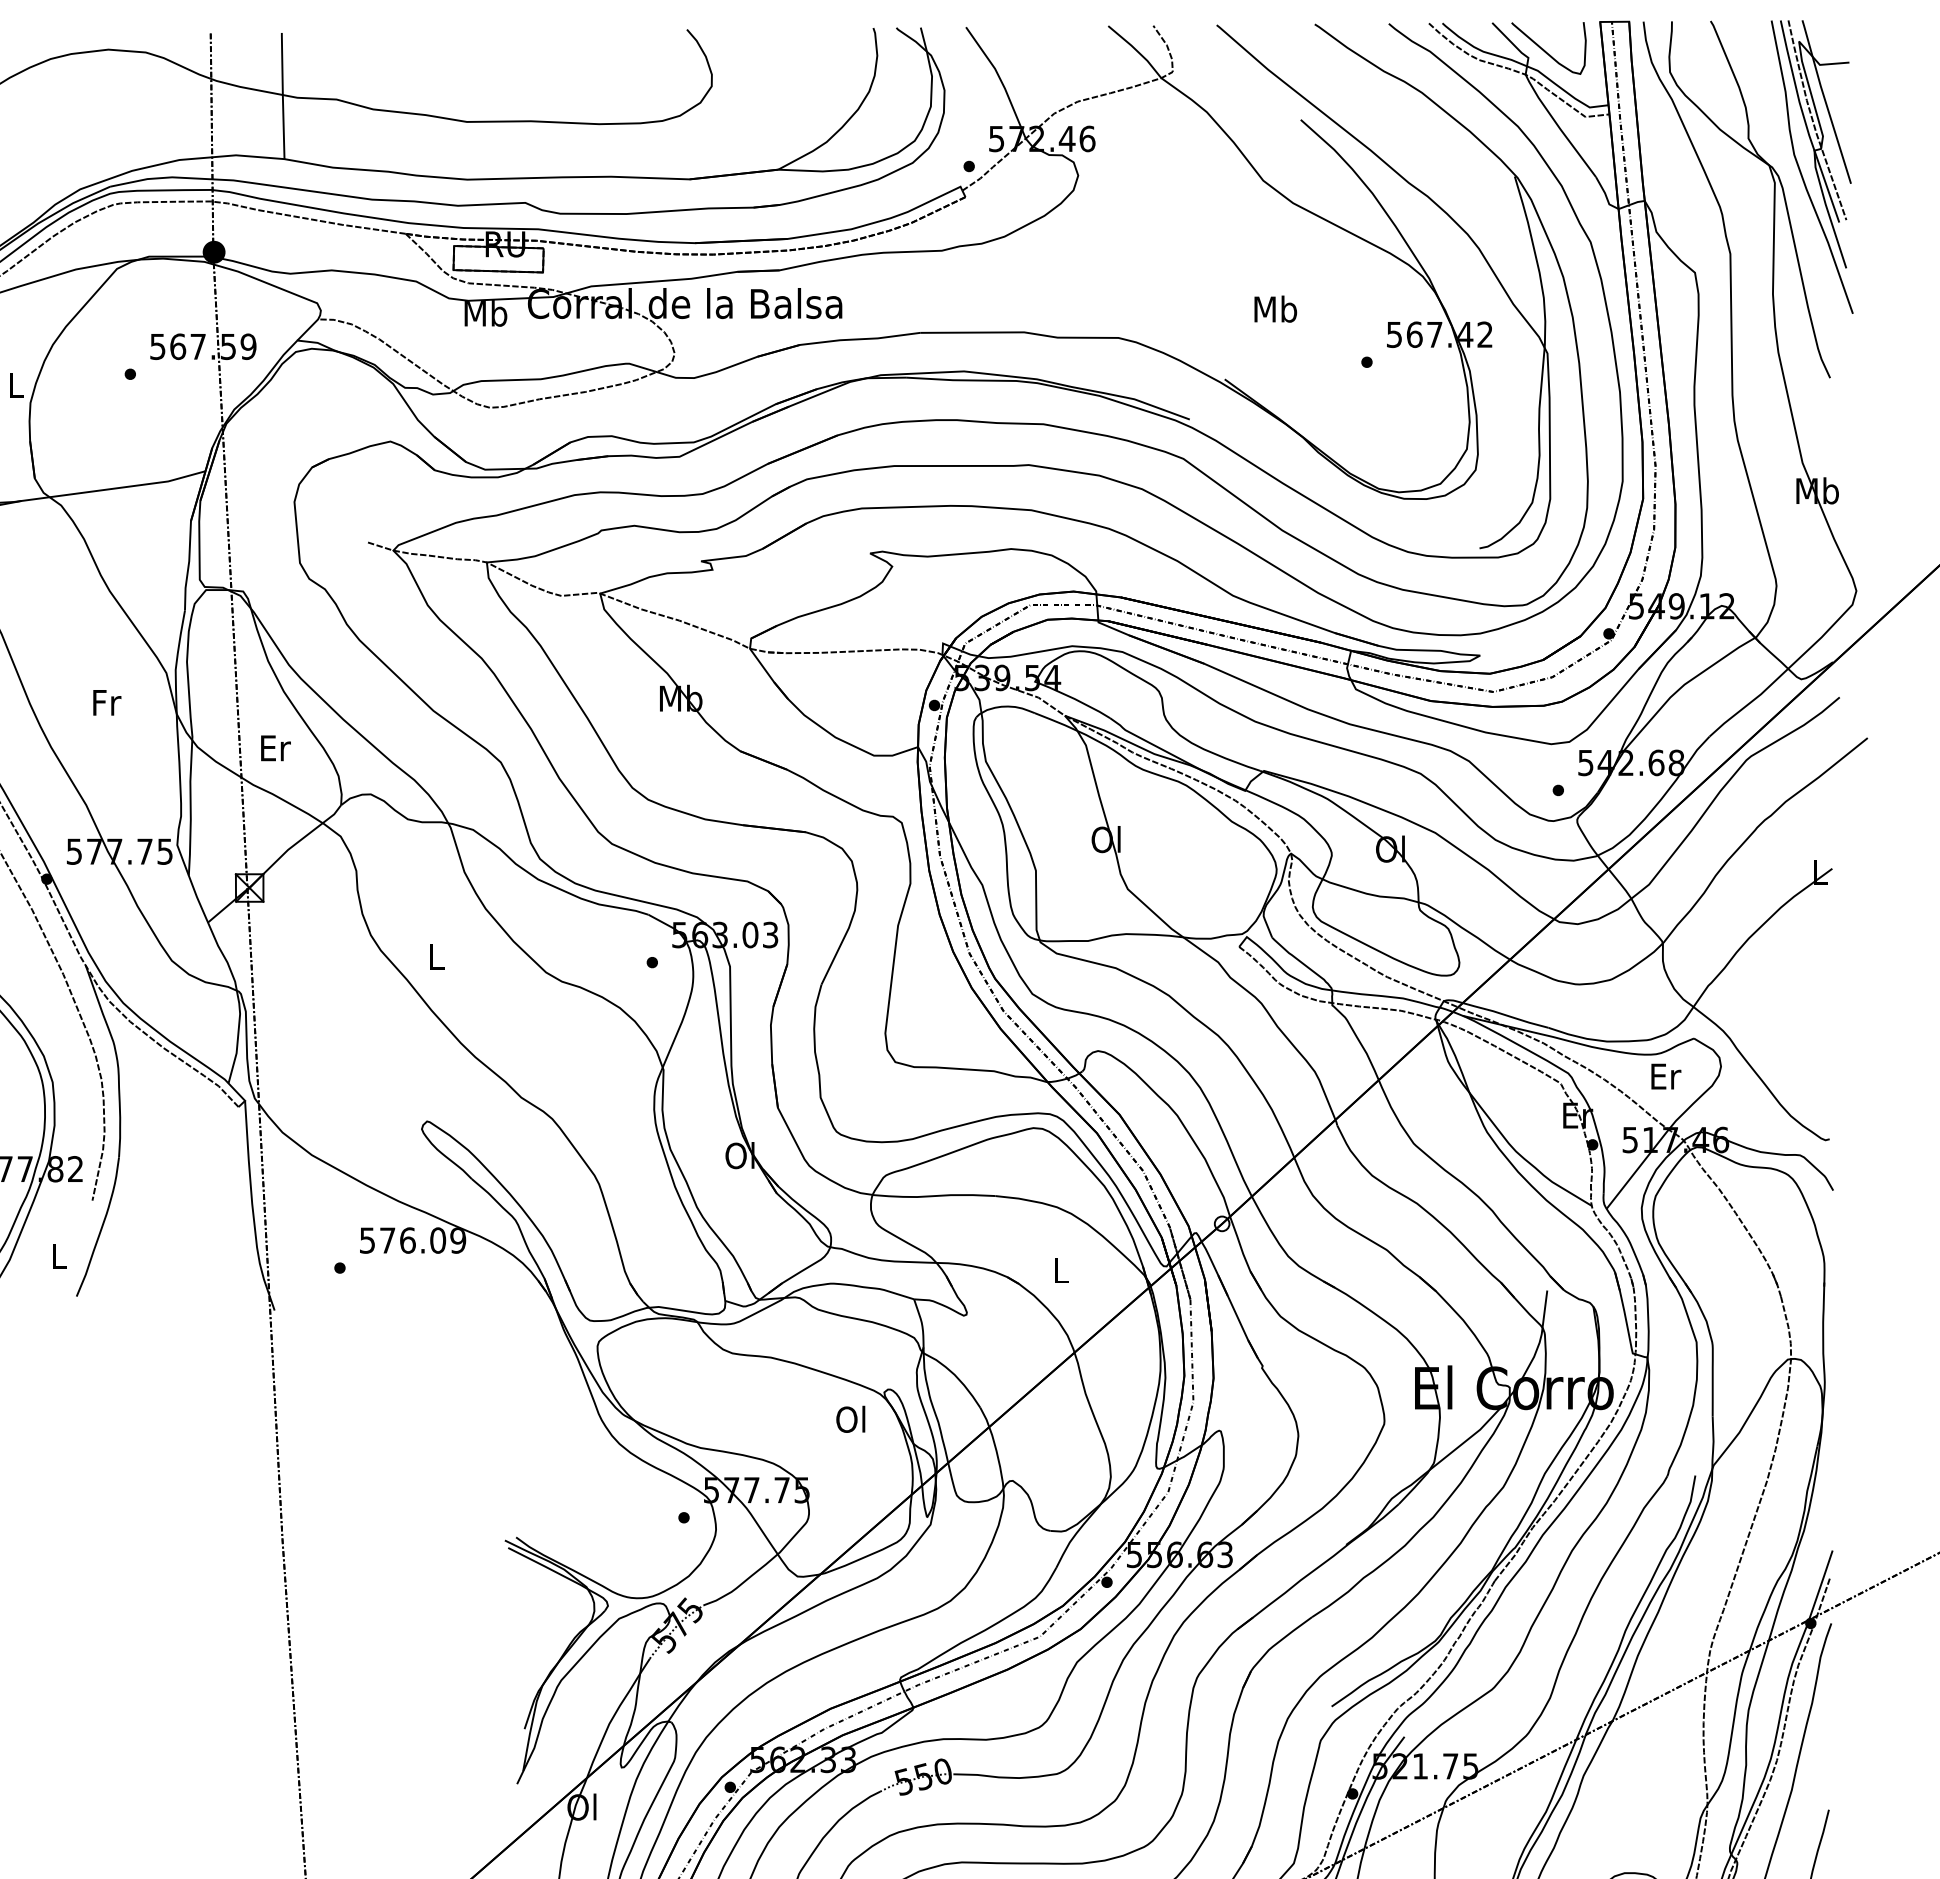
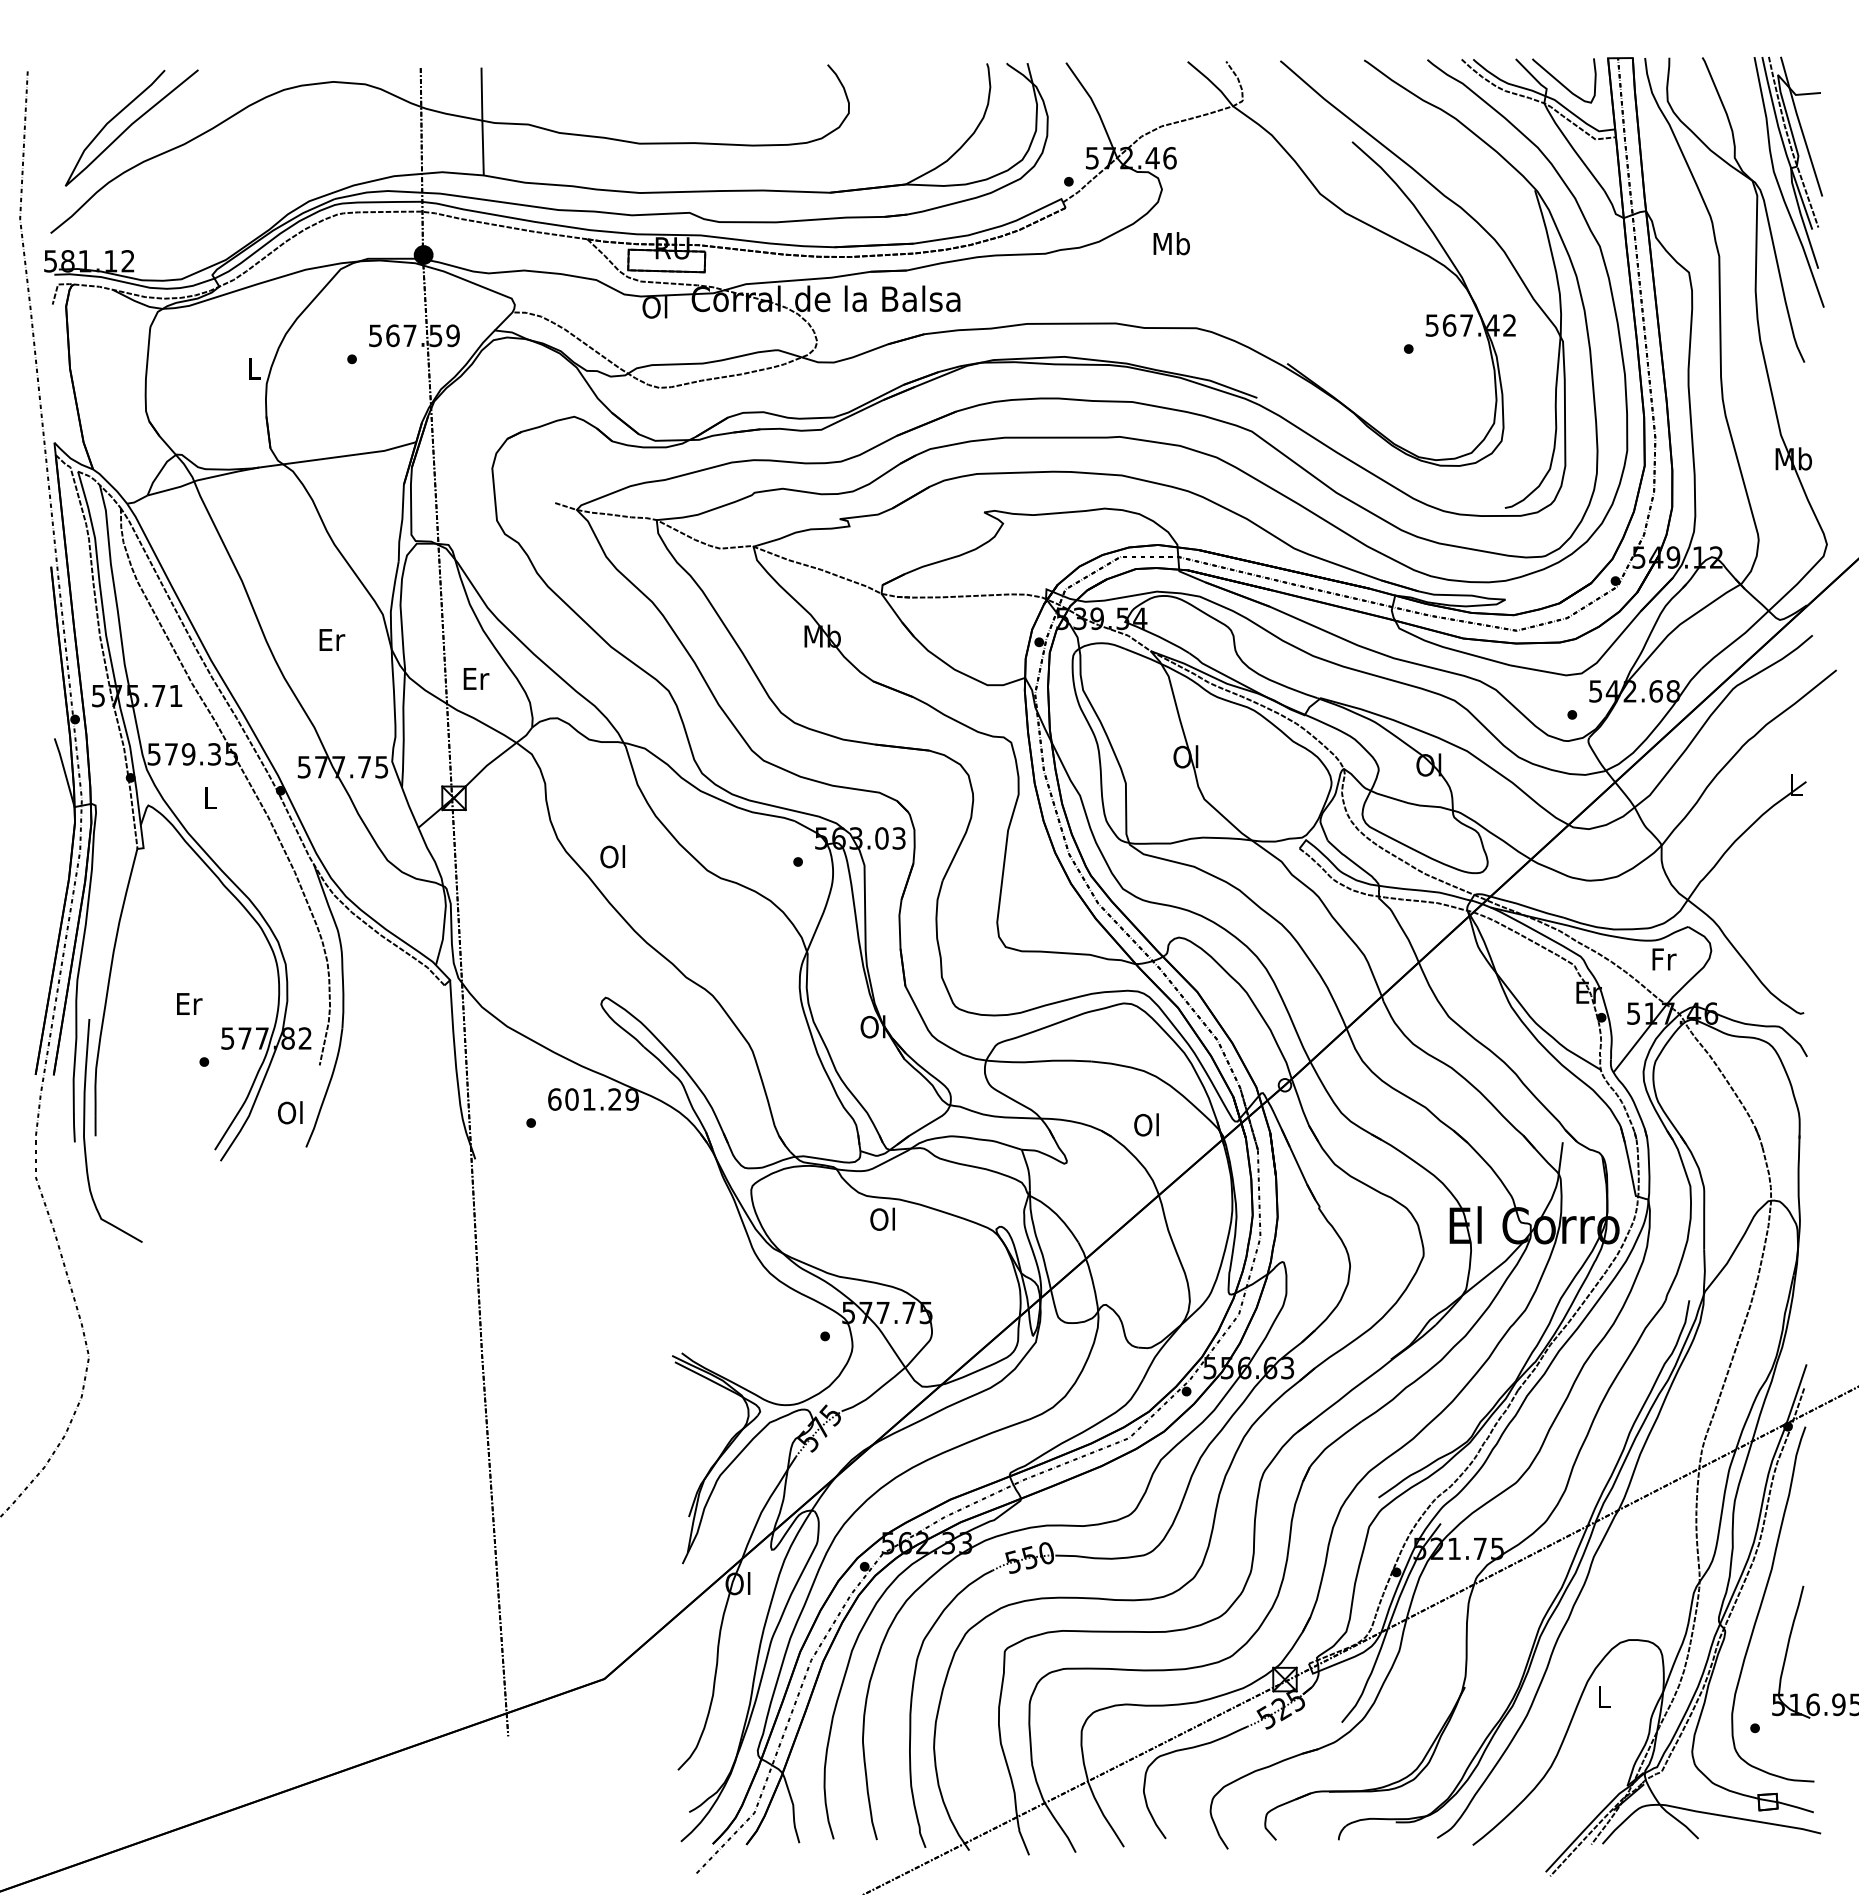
text: (1275, 308) -> (1171, 243), moved
text: (485, 313) -> (655, 307), Mb -> Ol
text: (107, 702) -> (332, 639), Fr -> Er
text: (435, 956) -> (612, 856), L -> Ol
text: (1666, 1076) -> (1664, 959), Er -> Fr
text: (402, 1240) -> (584, 1099), 576.09 -> 601.29
text: (58, 1255) -> (290, 1112), L -> Ol
text: (1060, 1269) -> (1146, 1124), L -> Ol
text: (850, 1418) -> (882, 1218), moved

